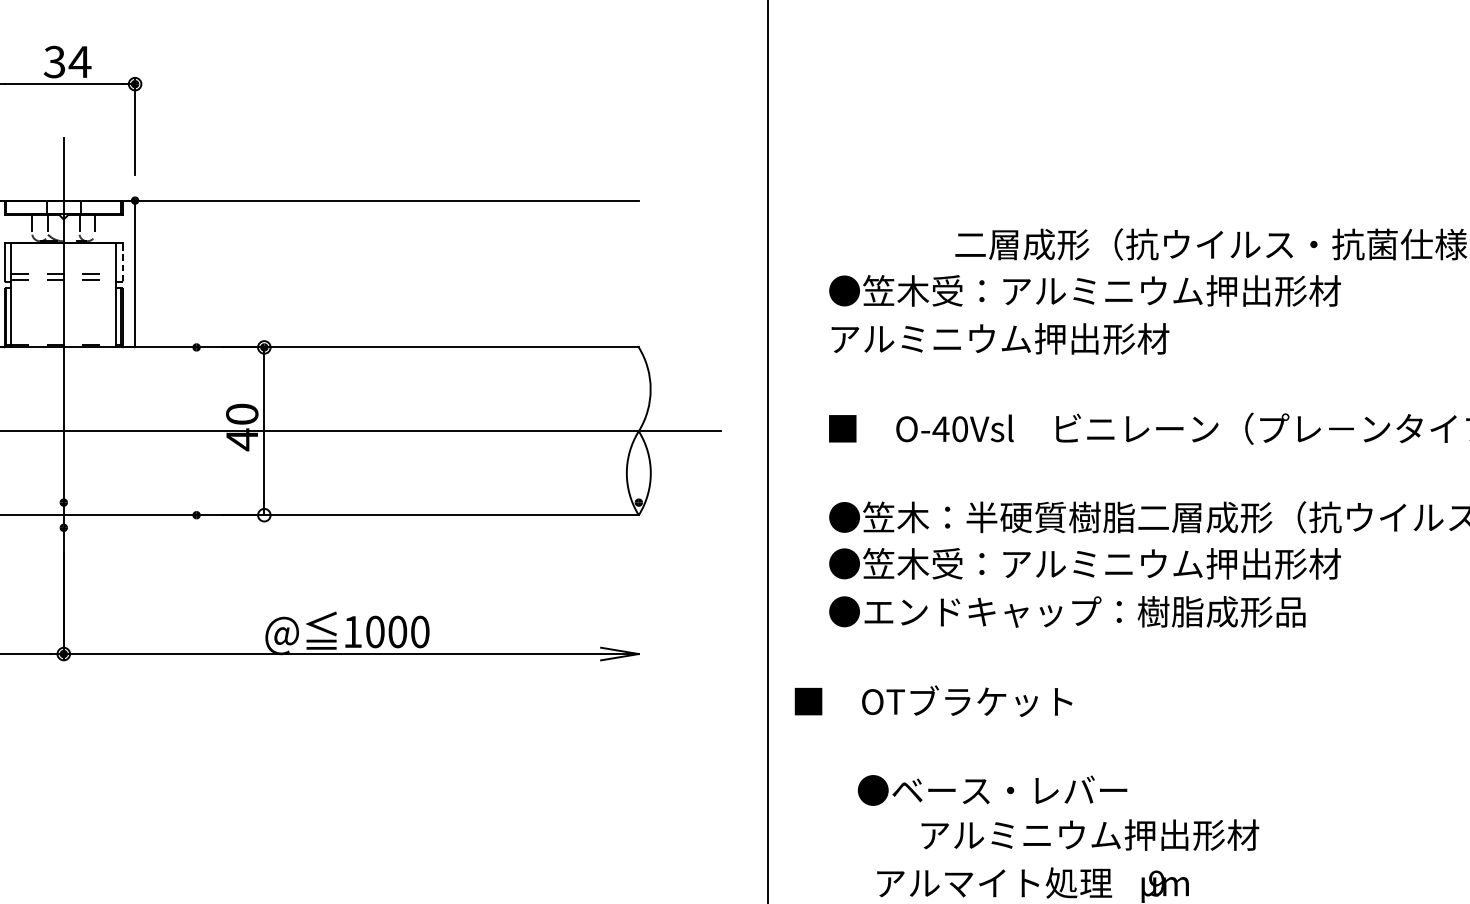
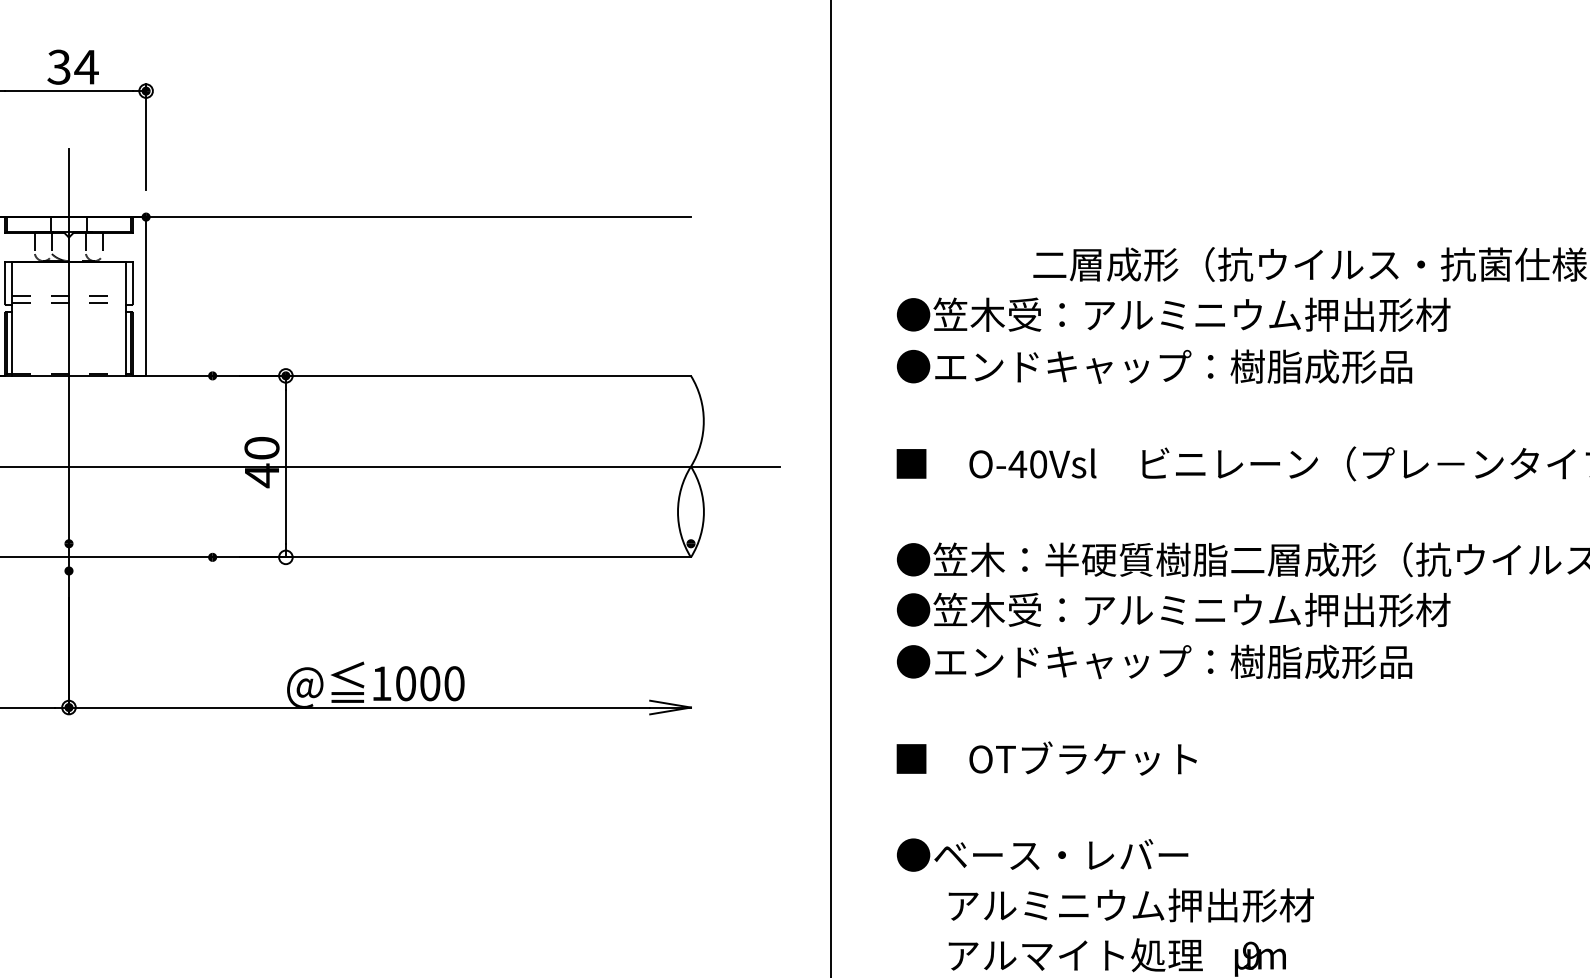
line: (122, 262) -> (132, 283), dashed -> solid
text: (1067, 338) -> (1154, 366), アルミニウム押出形材 -> ●エンドキャップ：樹脂成形品
text: (933, 701) -> (1046, 758), moved
text: (992, 789) -> (1042, 854), moved
text: (1089, 835) -> (1130, 905), moved

